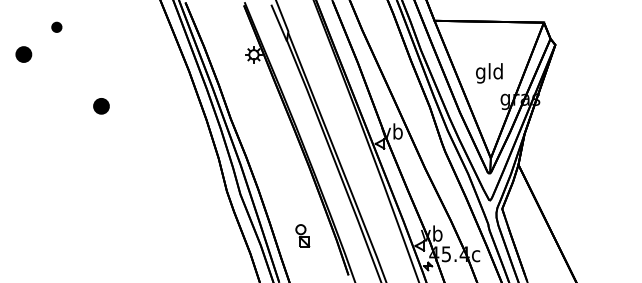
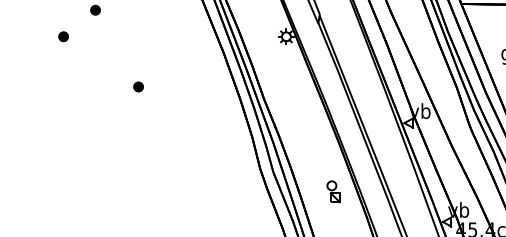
part: (23, 54) -> (63, 36), size x0.62
part: (100, 106) -> (137, 86), size x0.62
part: (302, 235) -> (333, 191), moved

